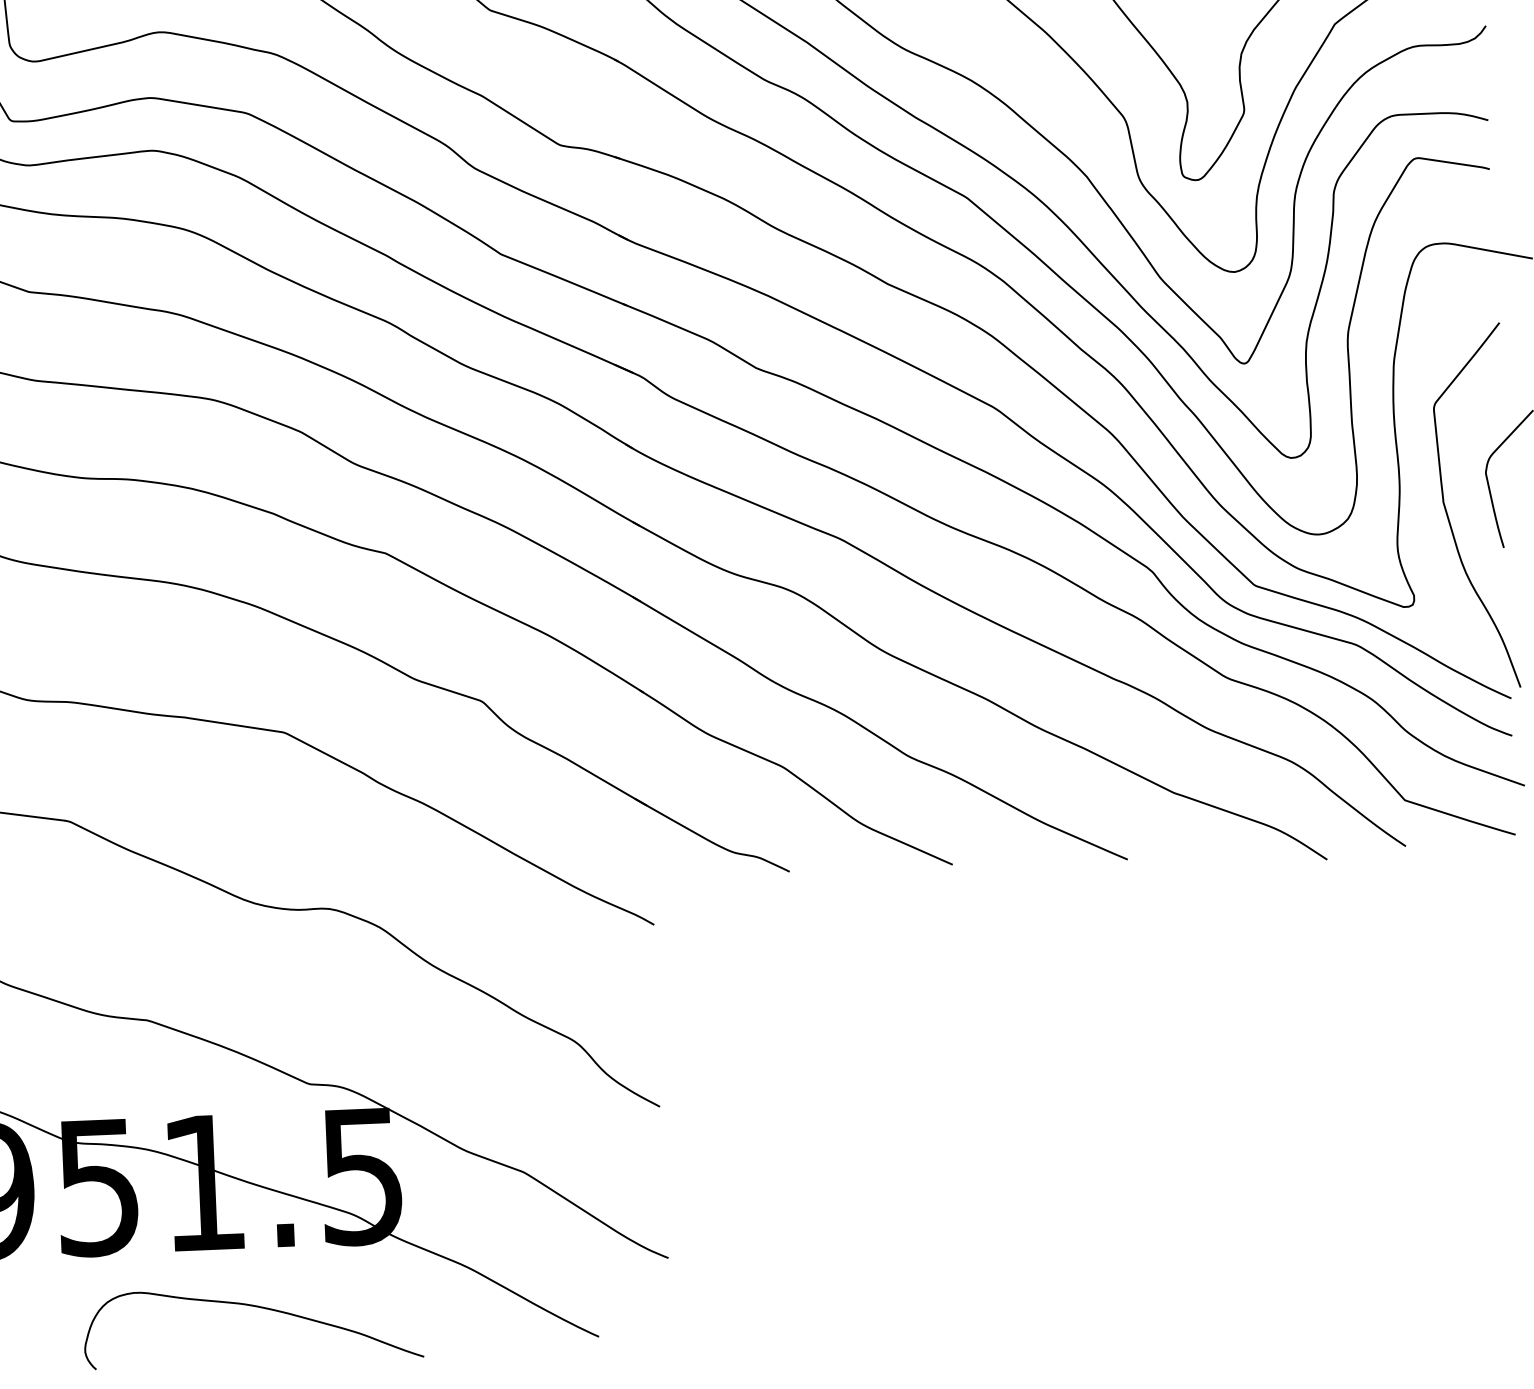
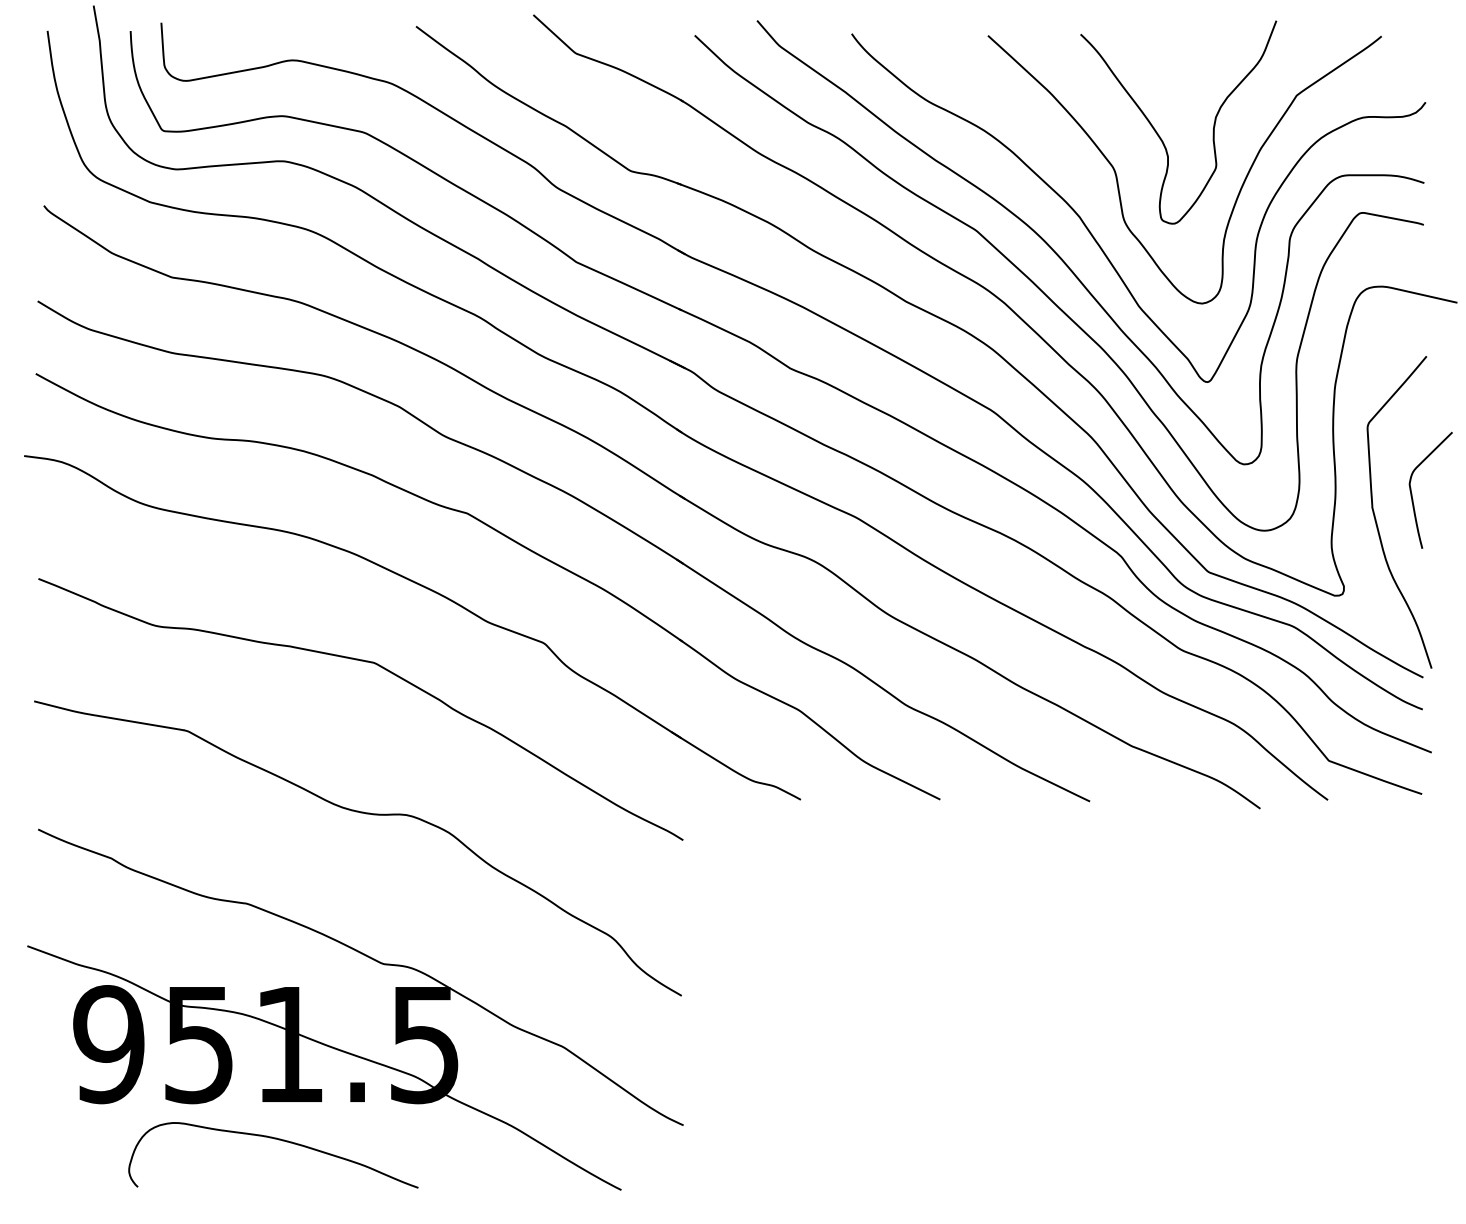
curve: (258, 1308) -> (278, 1140), moved

